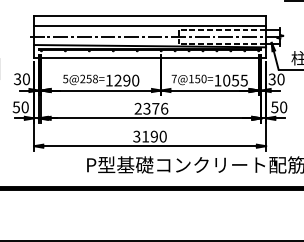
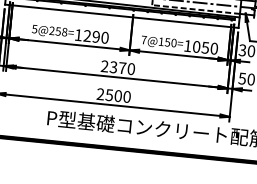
text: (243, 80) -> (213, 48), 1055 -> 1050
text: (164, 108) -> (131, 68), 2376 -> 2370
text: (145, 136) -> (109, 95), 3190 -> 2500

